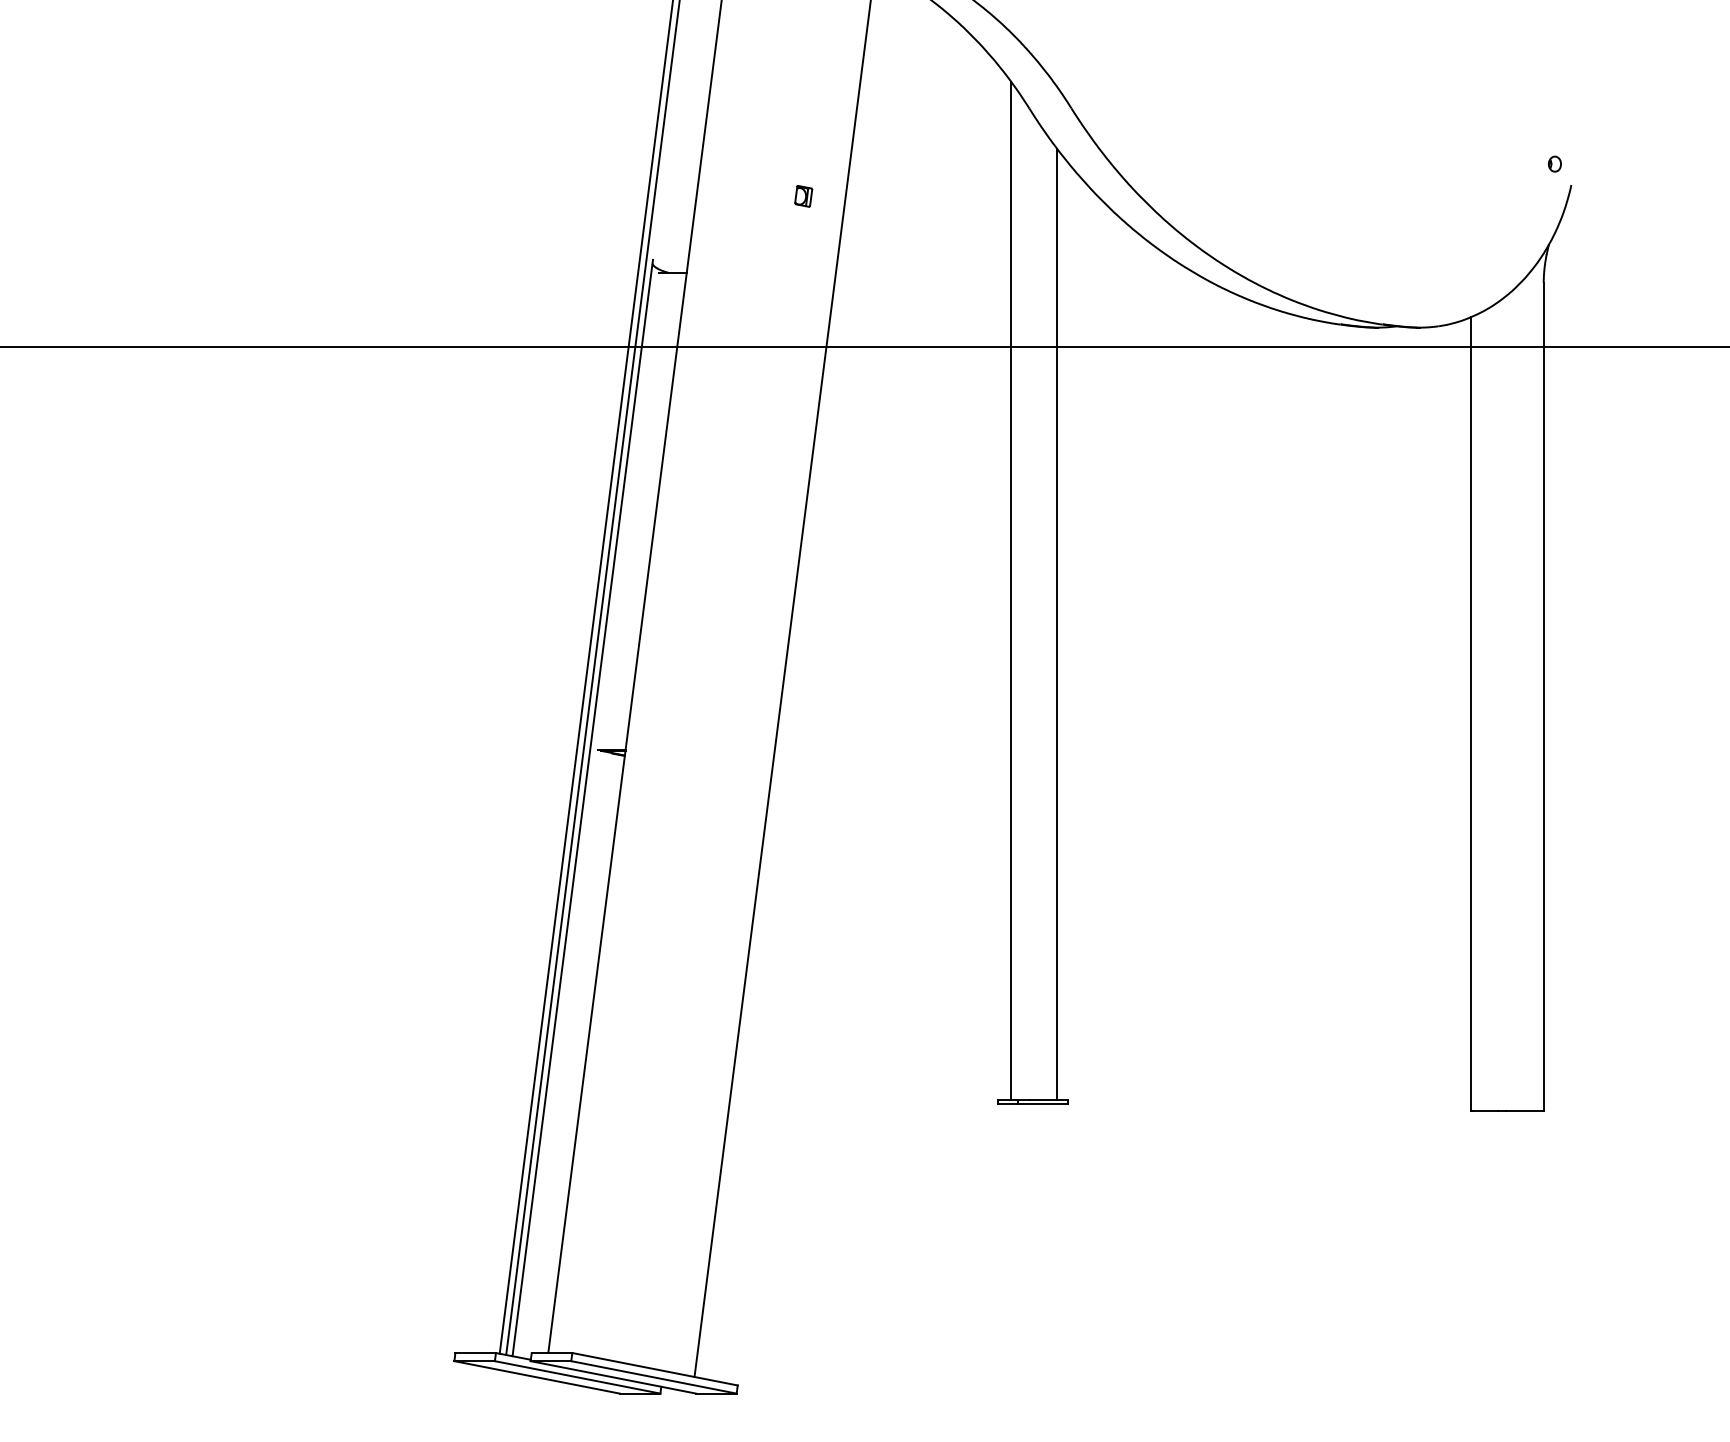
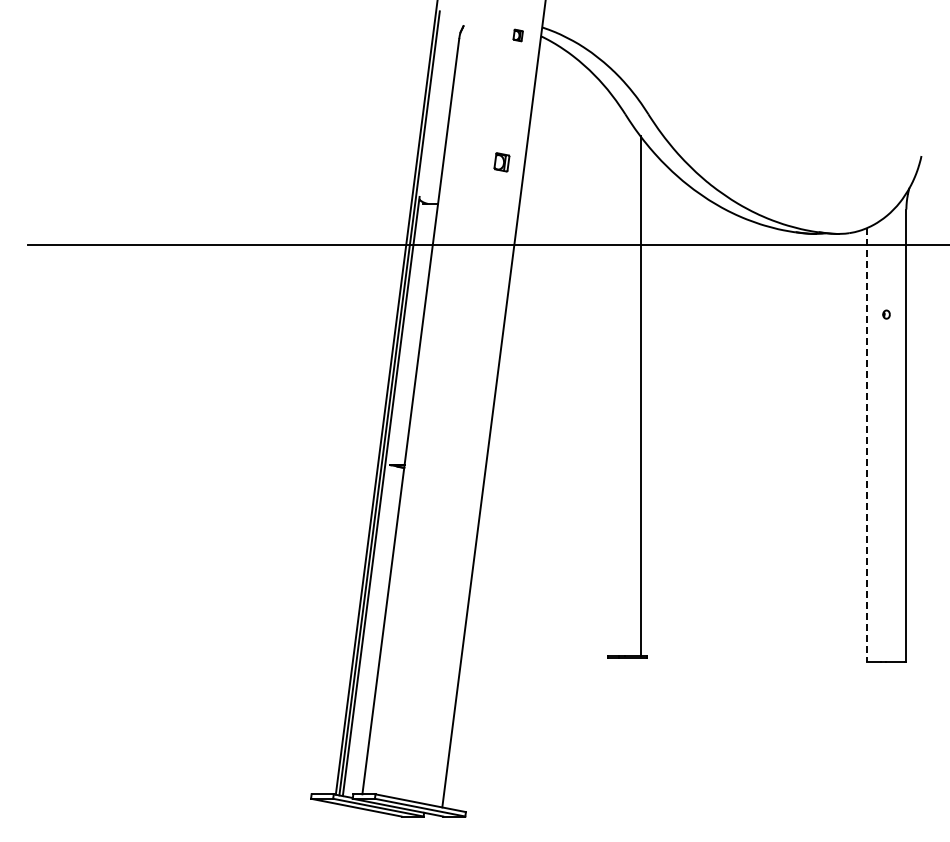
part: (1554, 163) -> (886, 314), moved
part: (802, 195) -> (501, 161), size x1.6
line: (1011, 590) -> (615, 377), removed
line: (1470, 714) -> (866, 445), solid -> dashed

